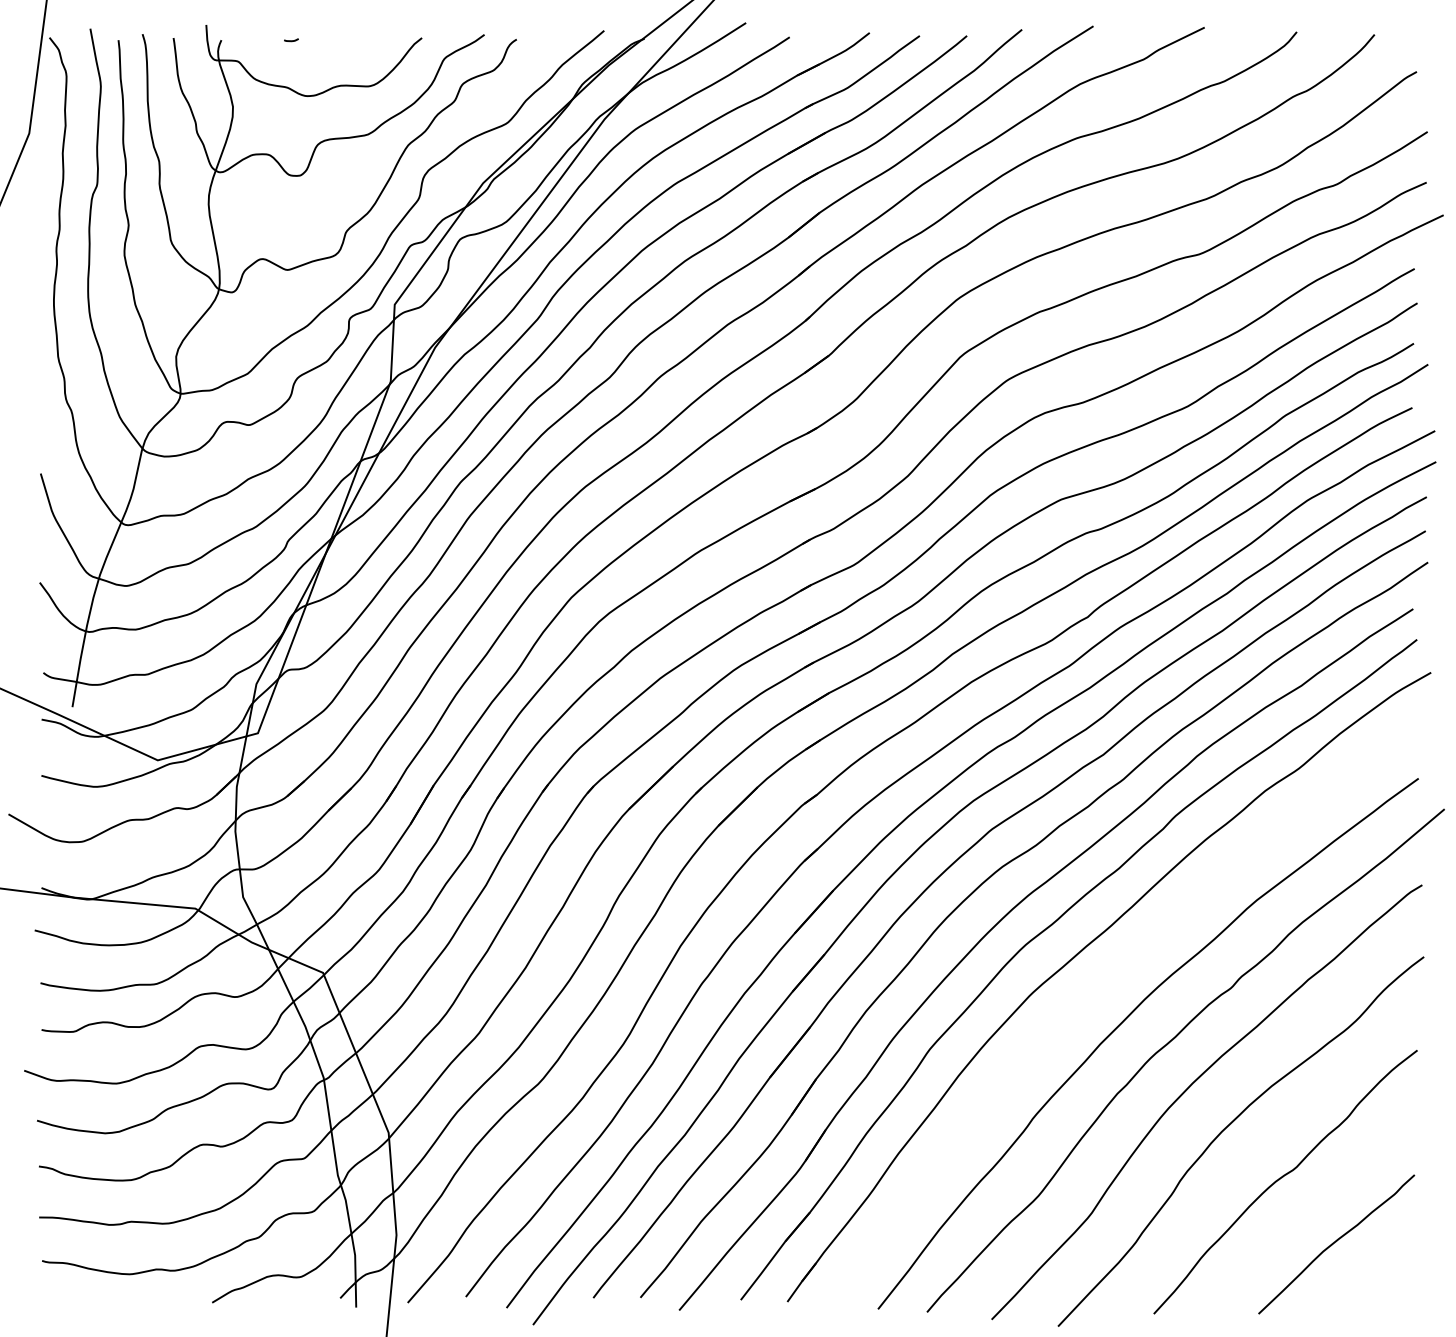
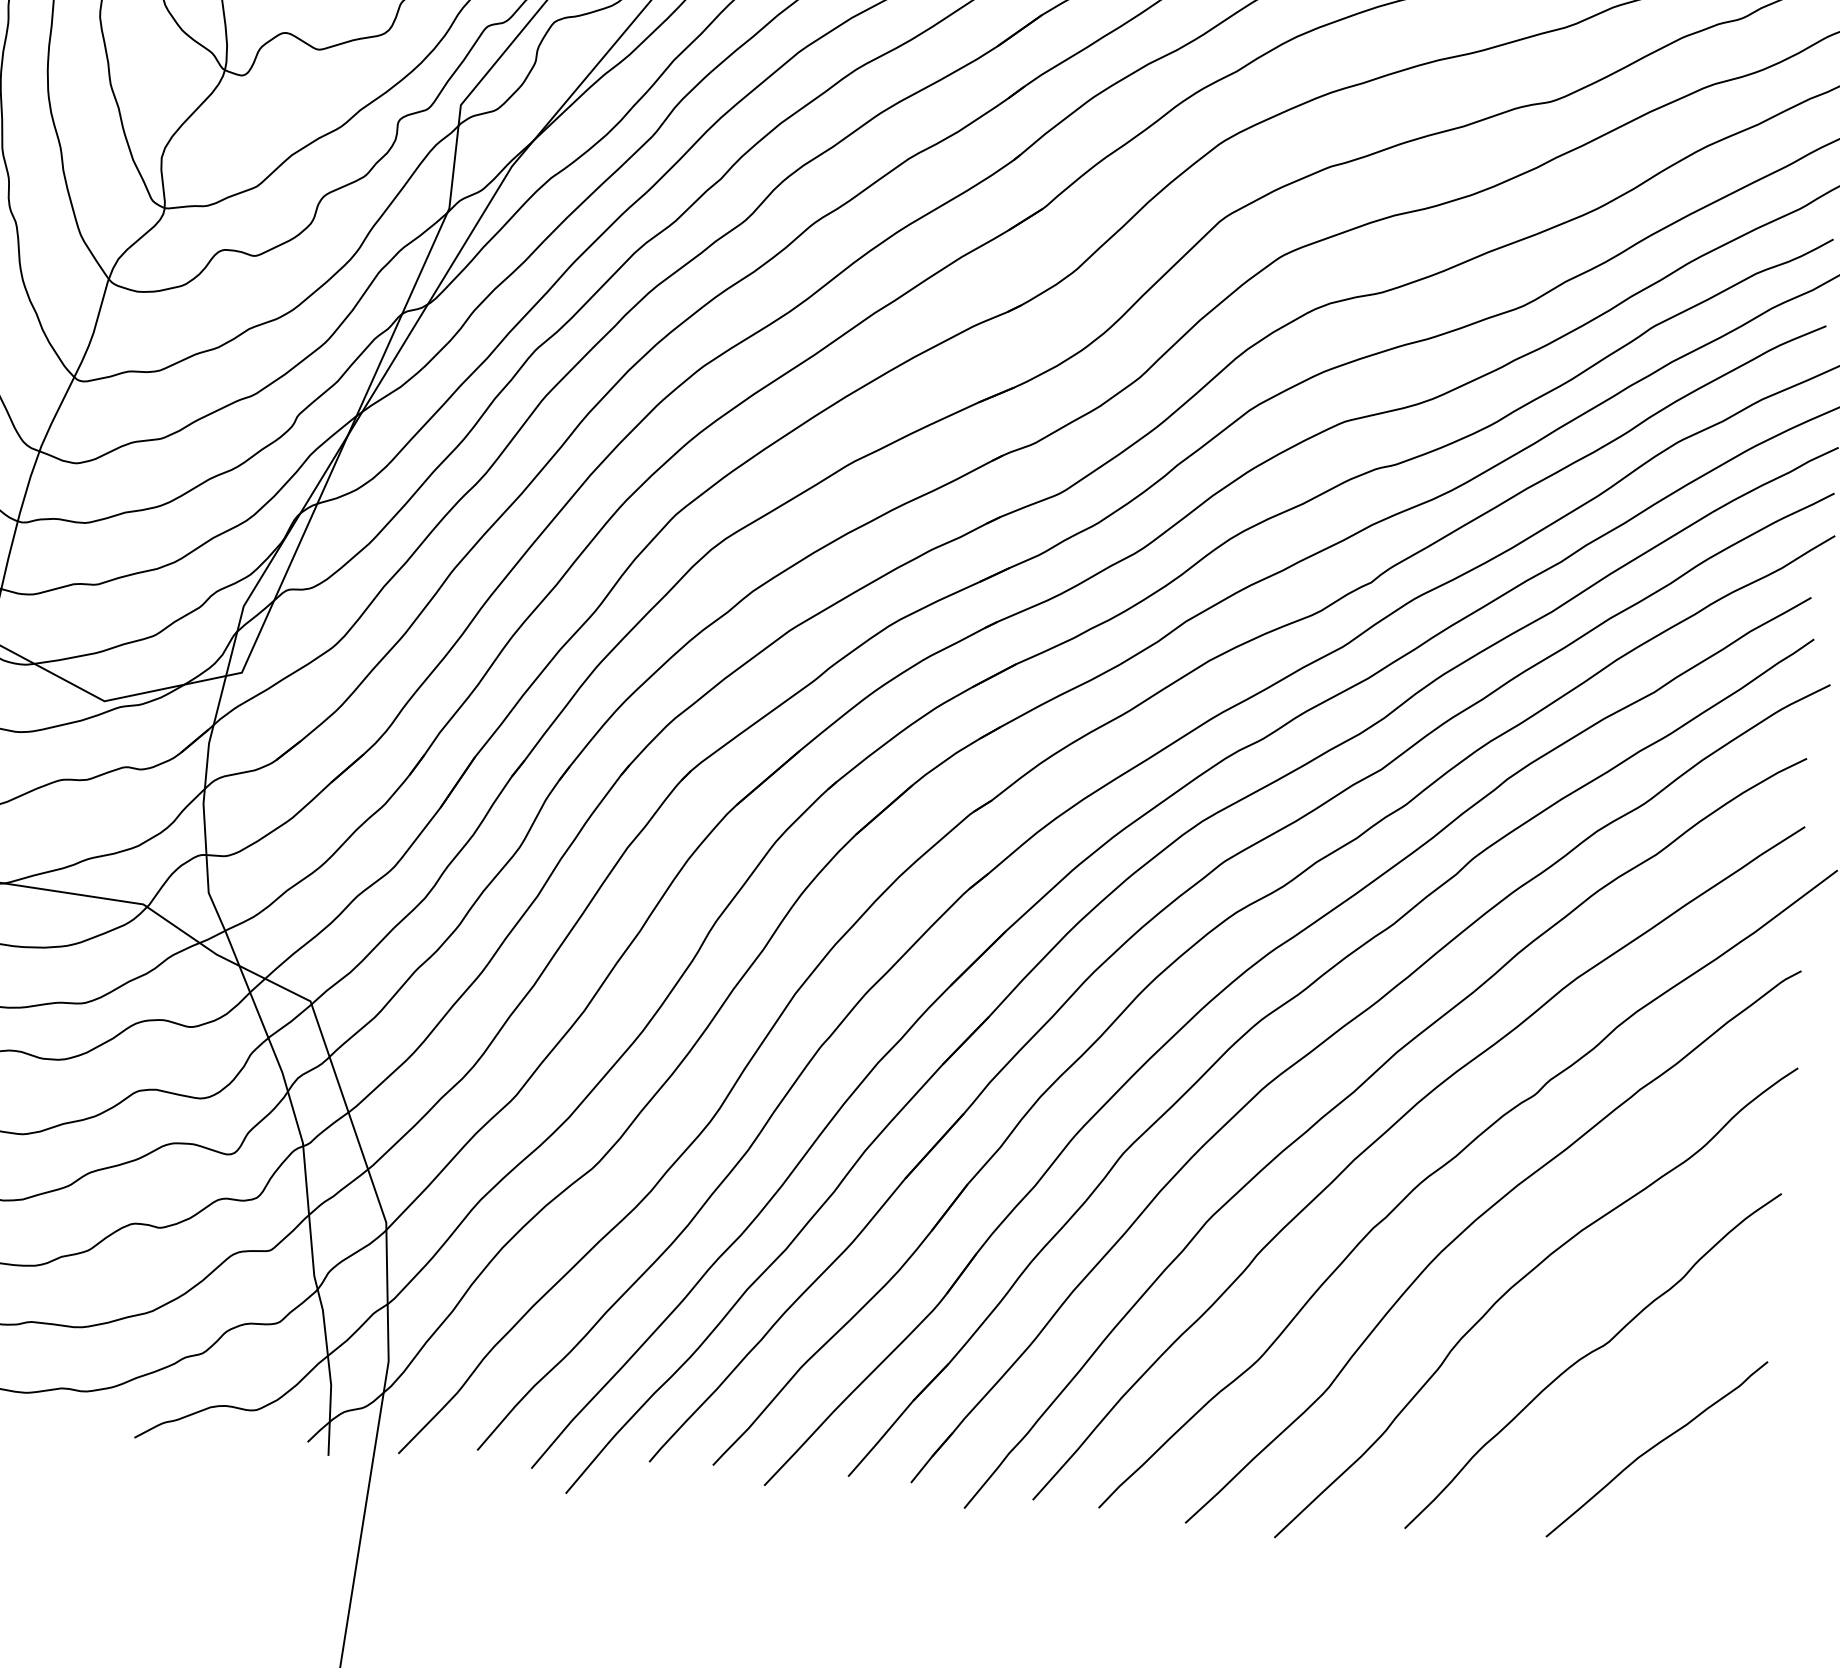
curve: (1097, 995) -> (1354, 1094), added

